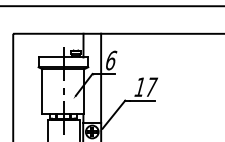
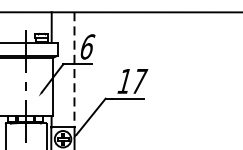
line: (101, 78) -> (74, 70), solid -> dashed

